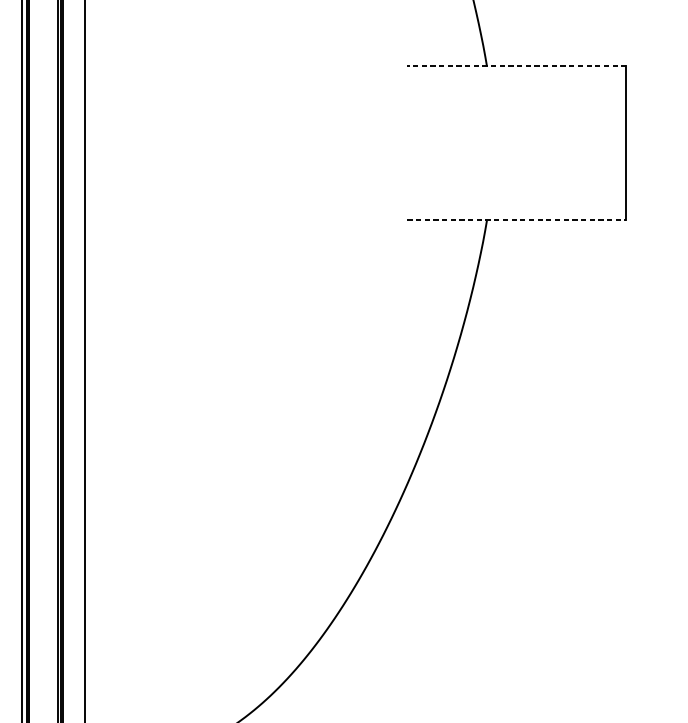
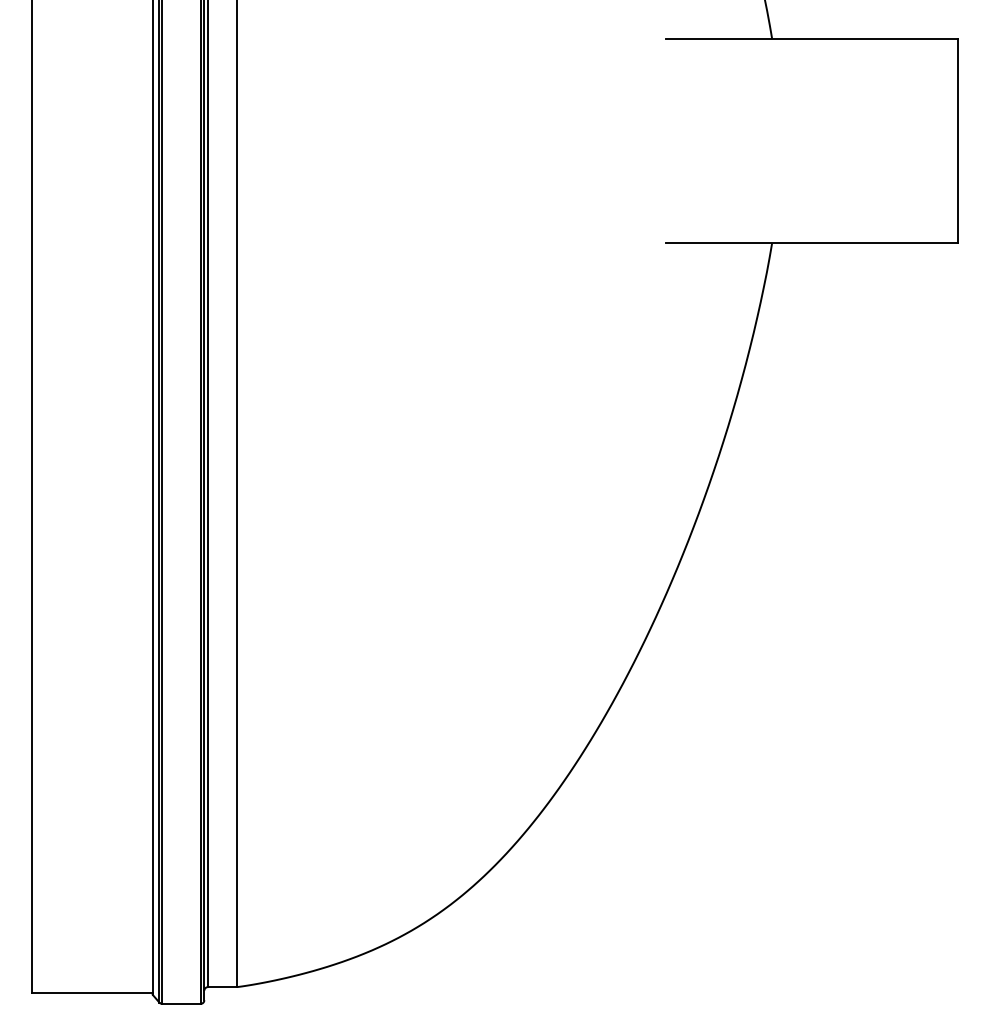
line: (516, 66) -> (811, 38), dashed -> solid
line: (516, 220) -> (811, 243), dashed -> solid

